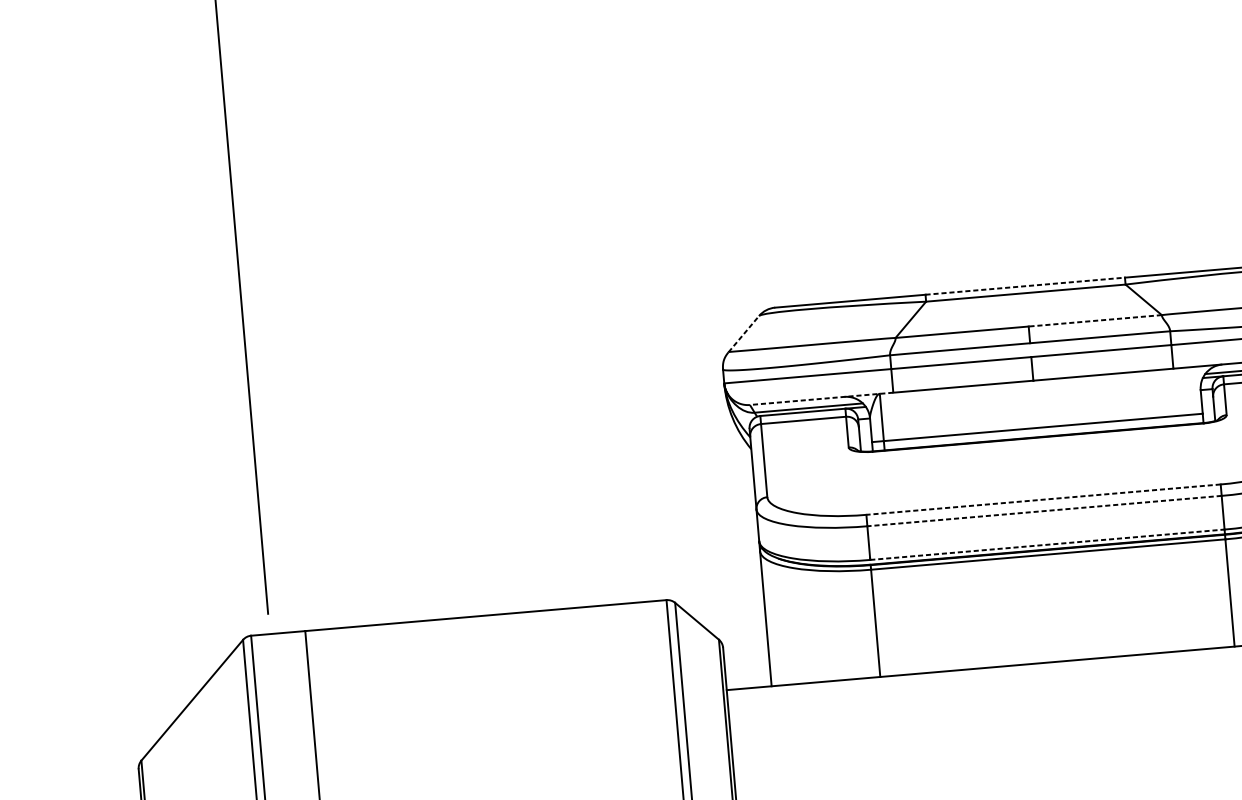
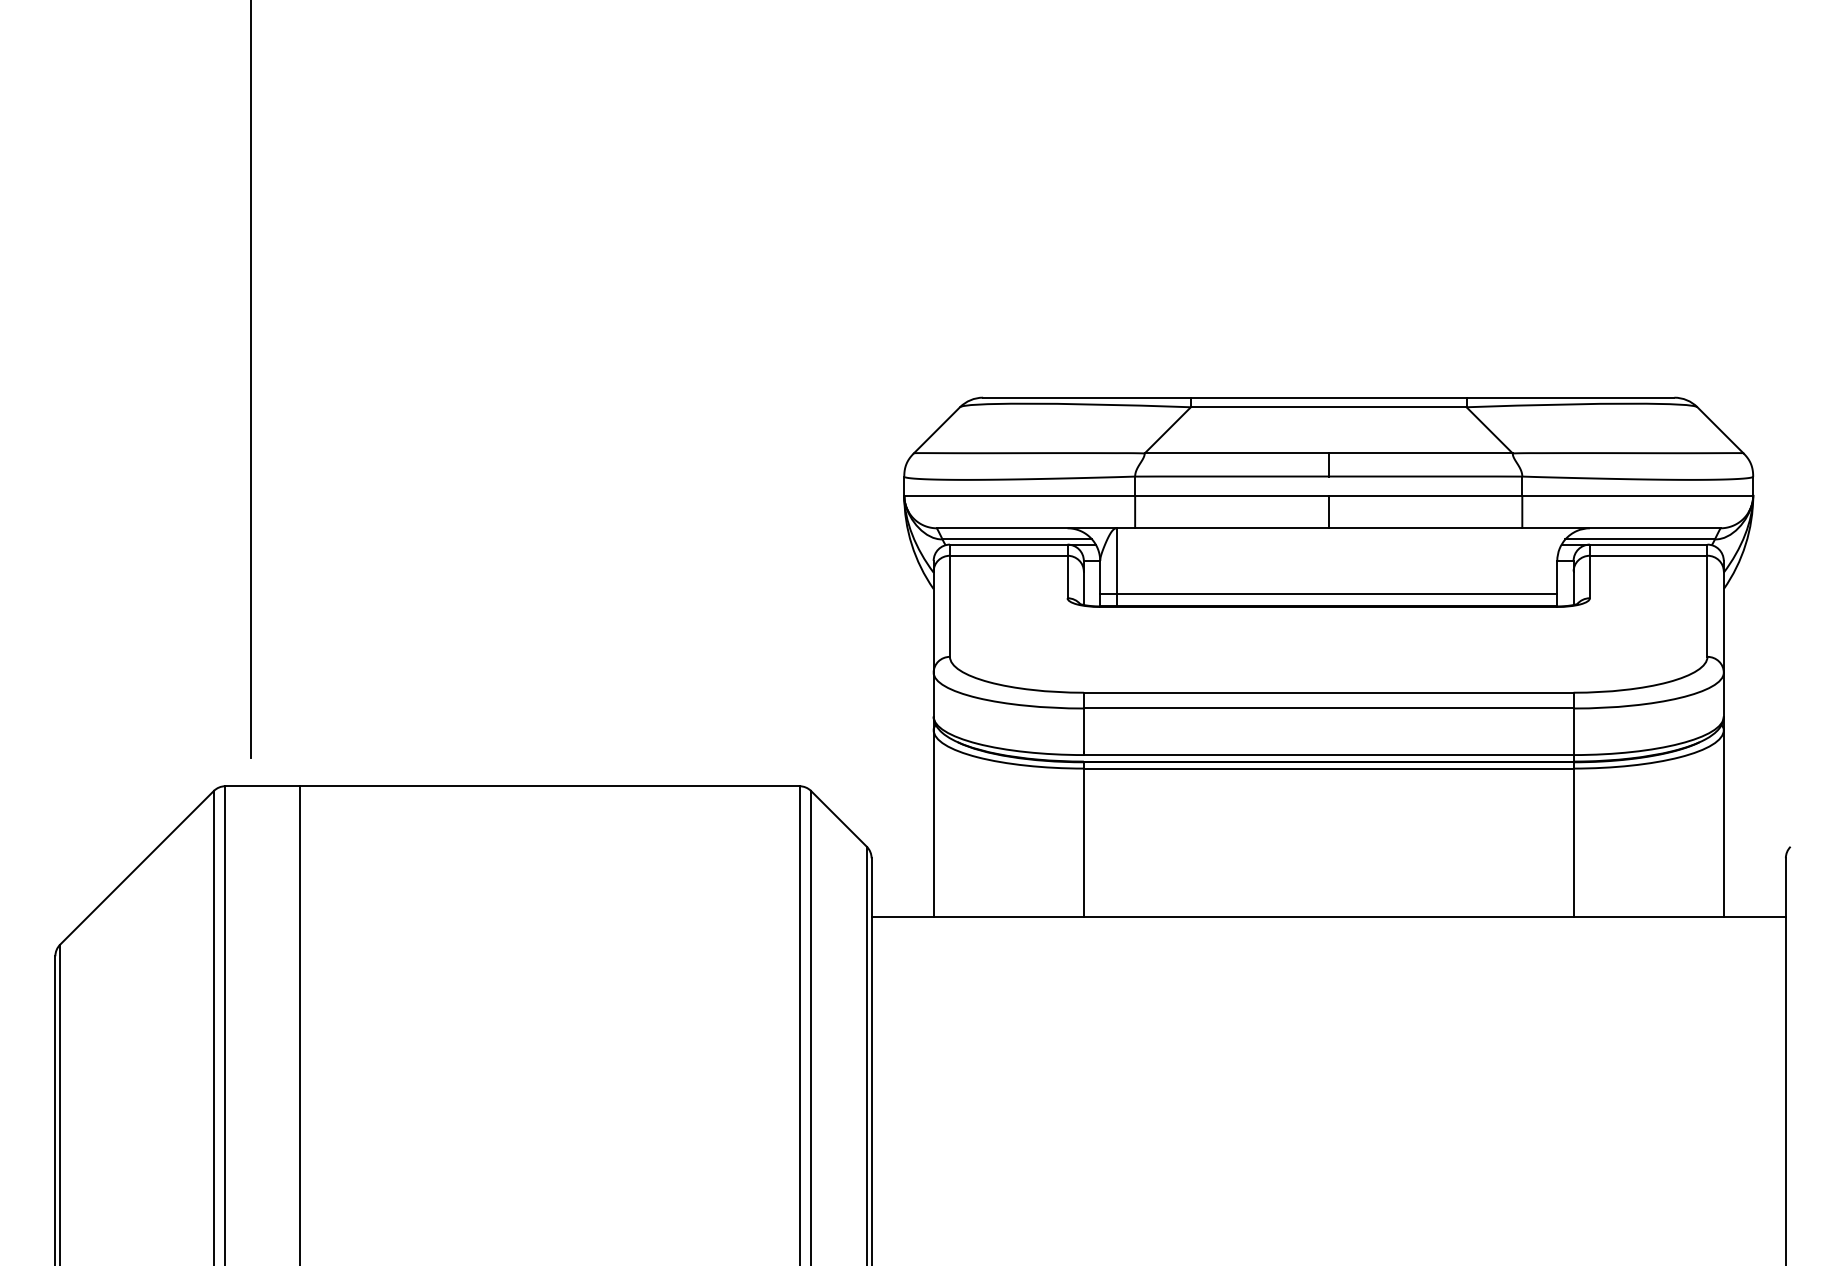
line: (1025, 286) -> (1328, 397), dashed -> solid
line: (1095, 320) -> (1420, 453), dashed -> solid
line: (743, 334) -> (936, 430), dashed -> solid
line: (821, 399) -> (1035, 528), dashed -> solid
line: (1043, 499) -> (1328, 692), dashed -> solid
line: (1044, 511) -> (1328, 708), dashed -> solid
line: (1047, 545) -> (1328, 755), dashed -> solid

